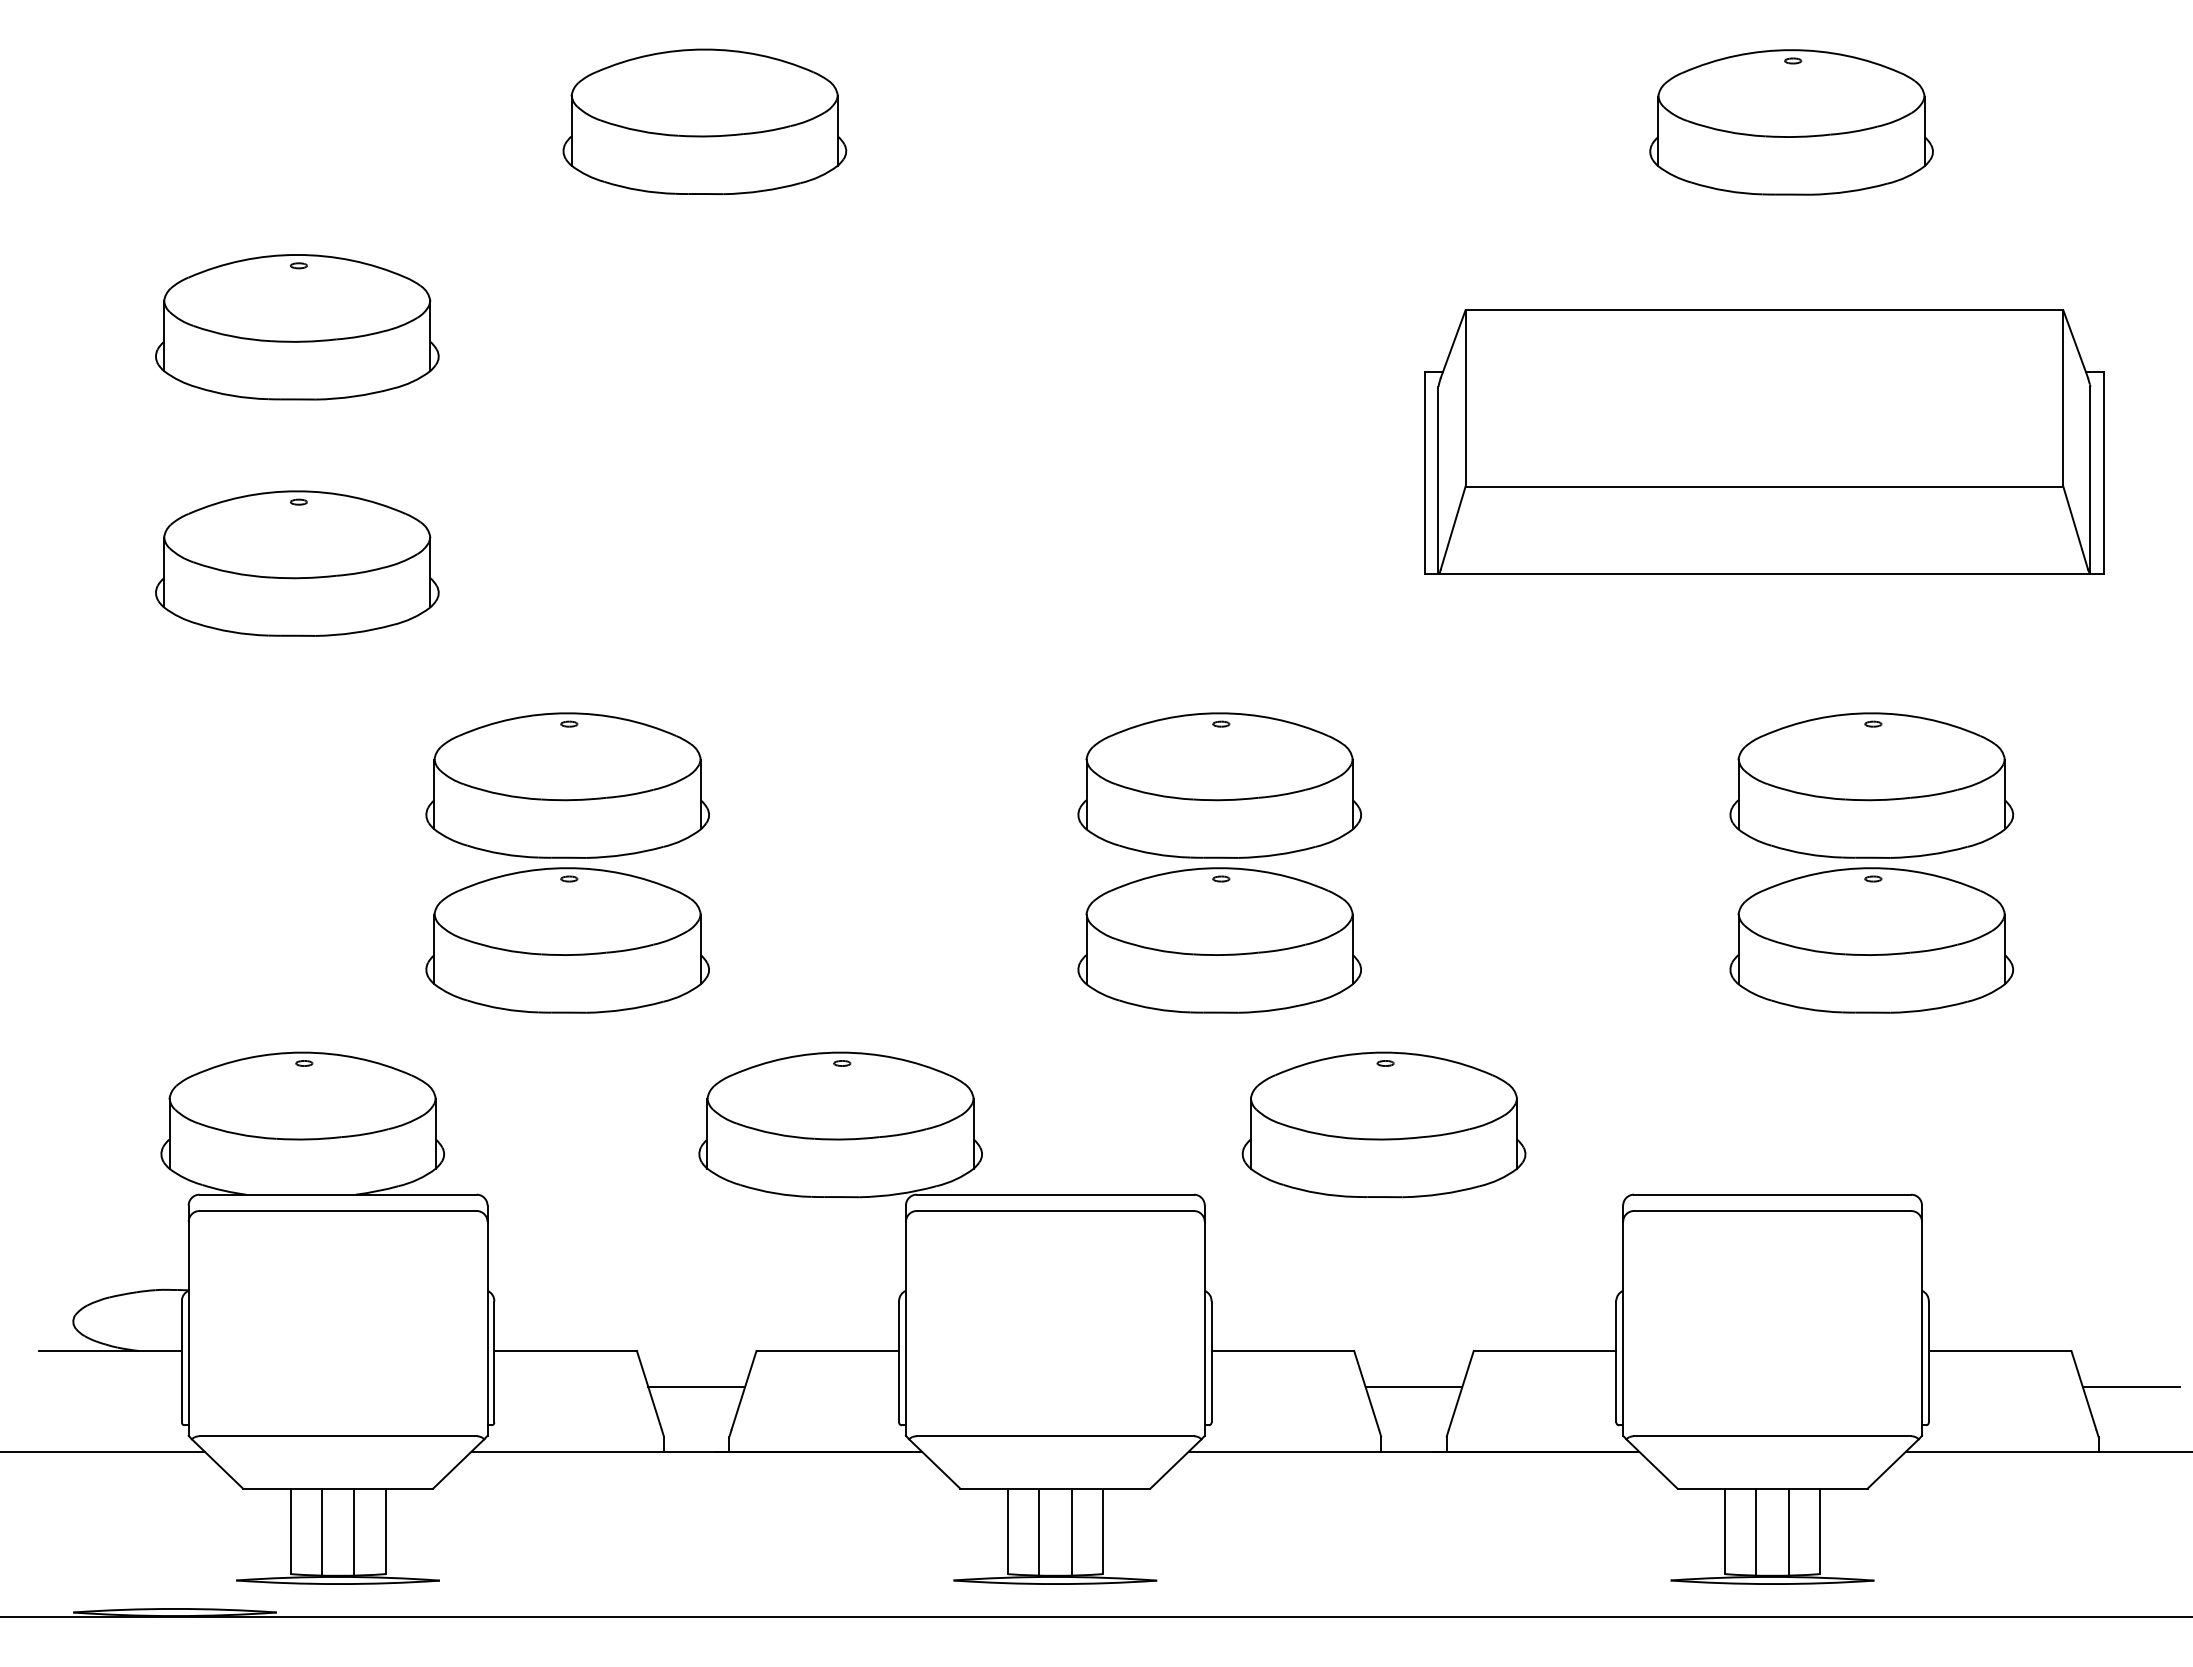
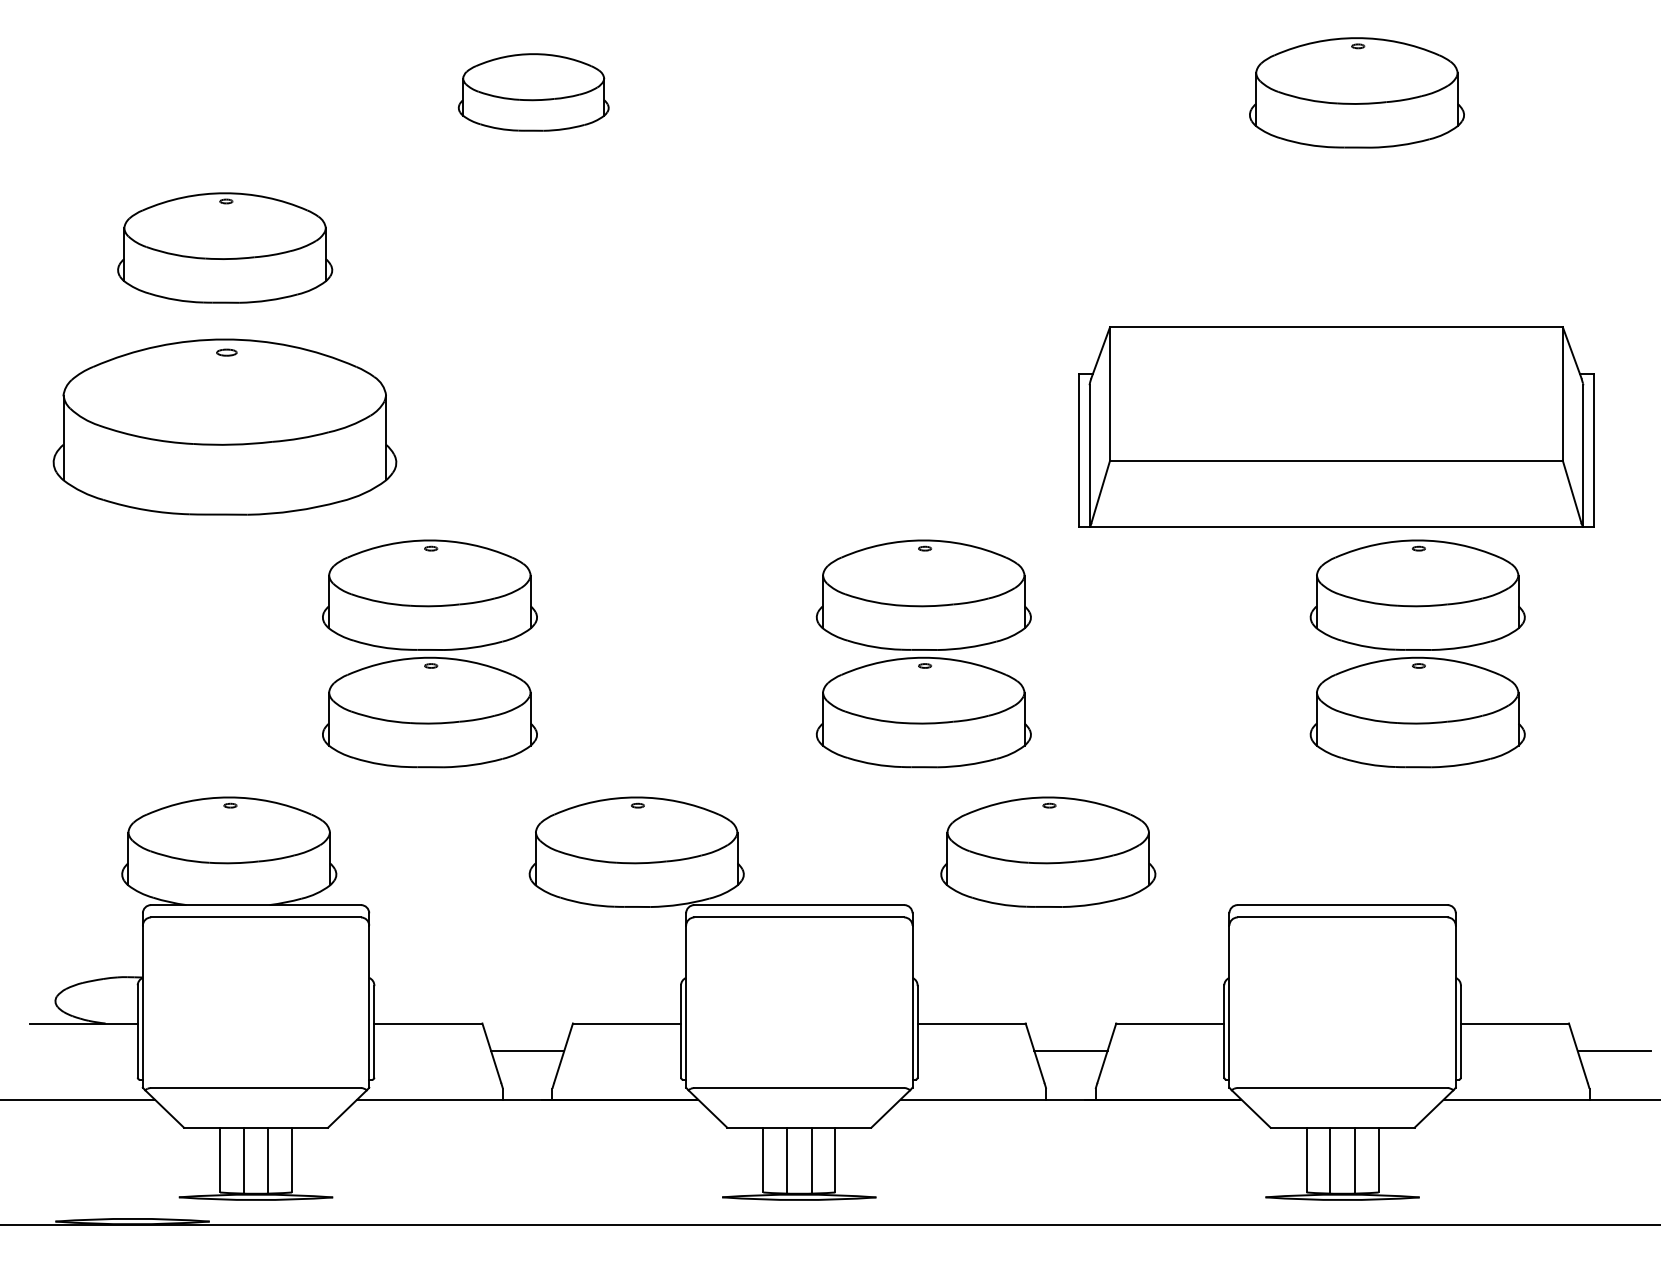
part: (704, 121) -> (533, 92), size x0.7
part: (1764, 441) -> (1336, 426), moved
part: (297, 562) -> (225, 426), size x1.6

